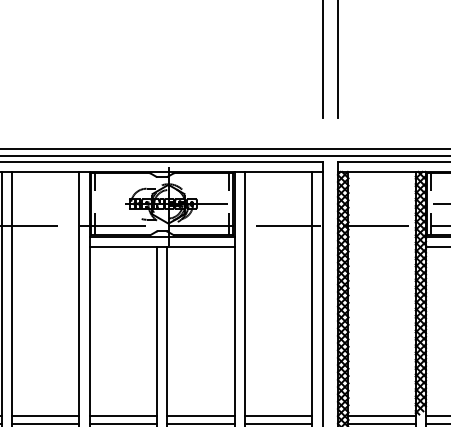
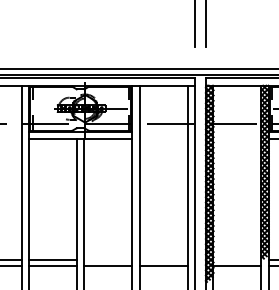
line: (200, 416) -> (107, 260), removed
line: (278, 416) -> (163, 260), removed
line: (381, 416) -> (236, 260), removed

